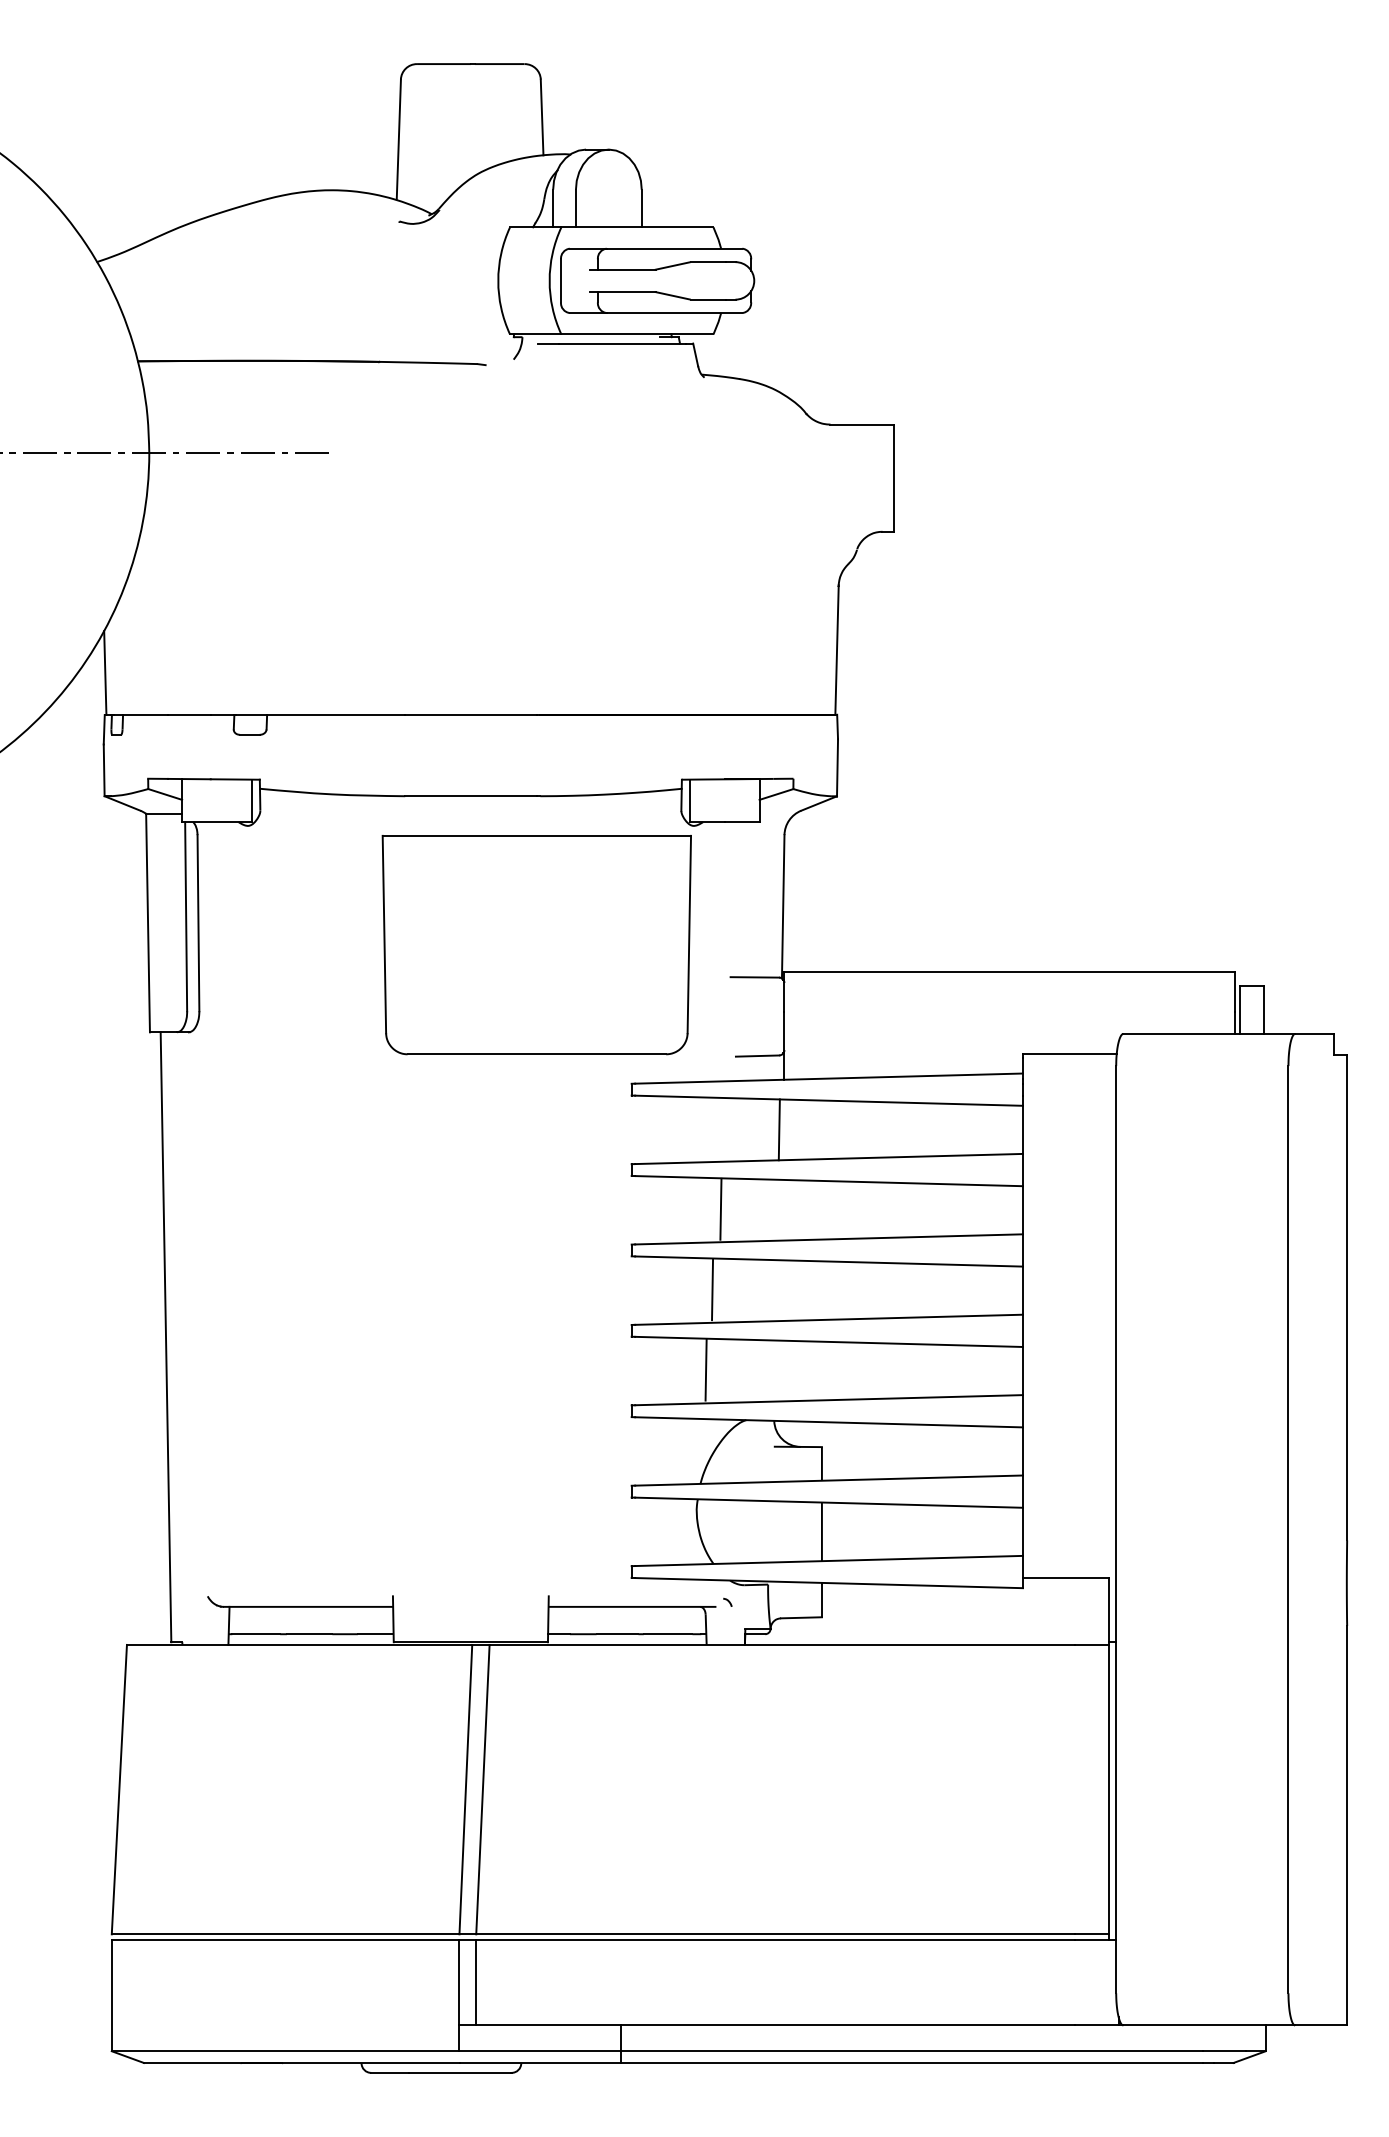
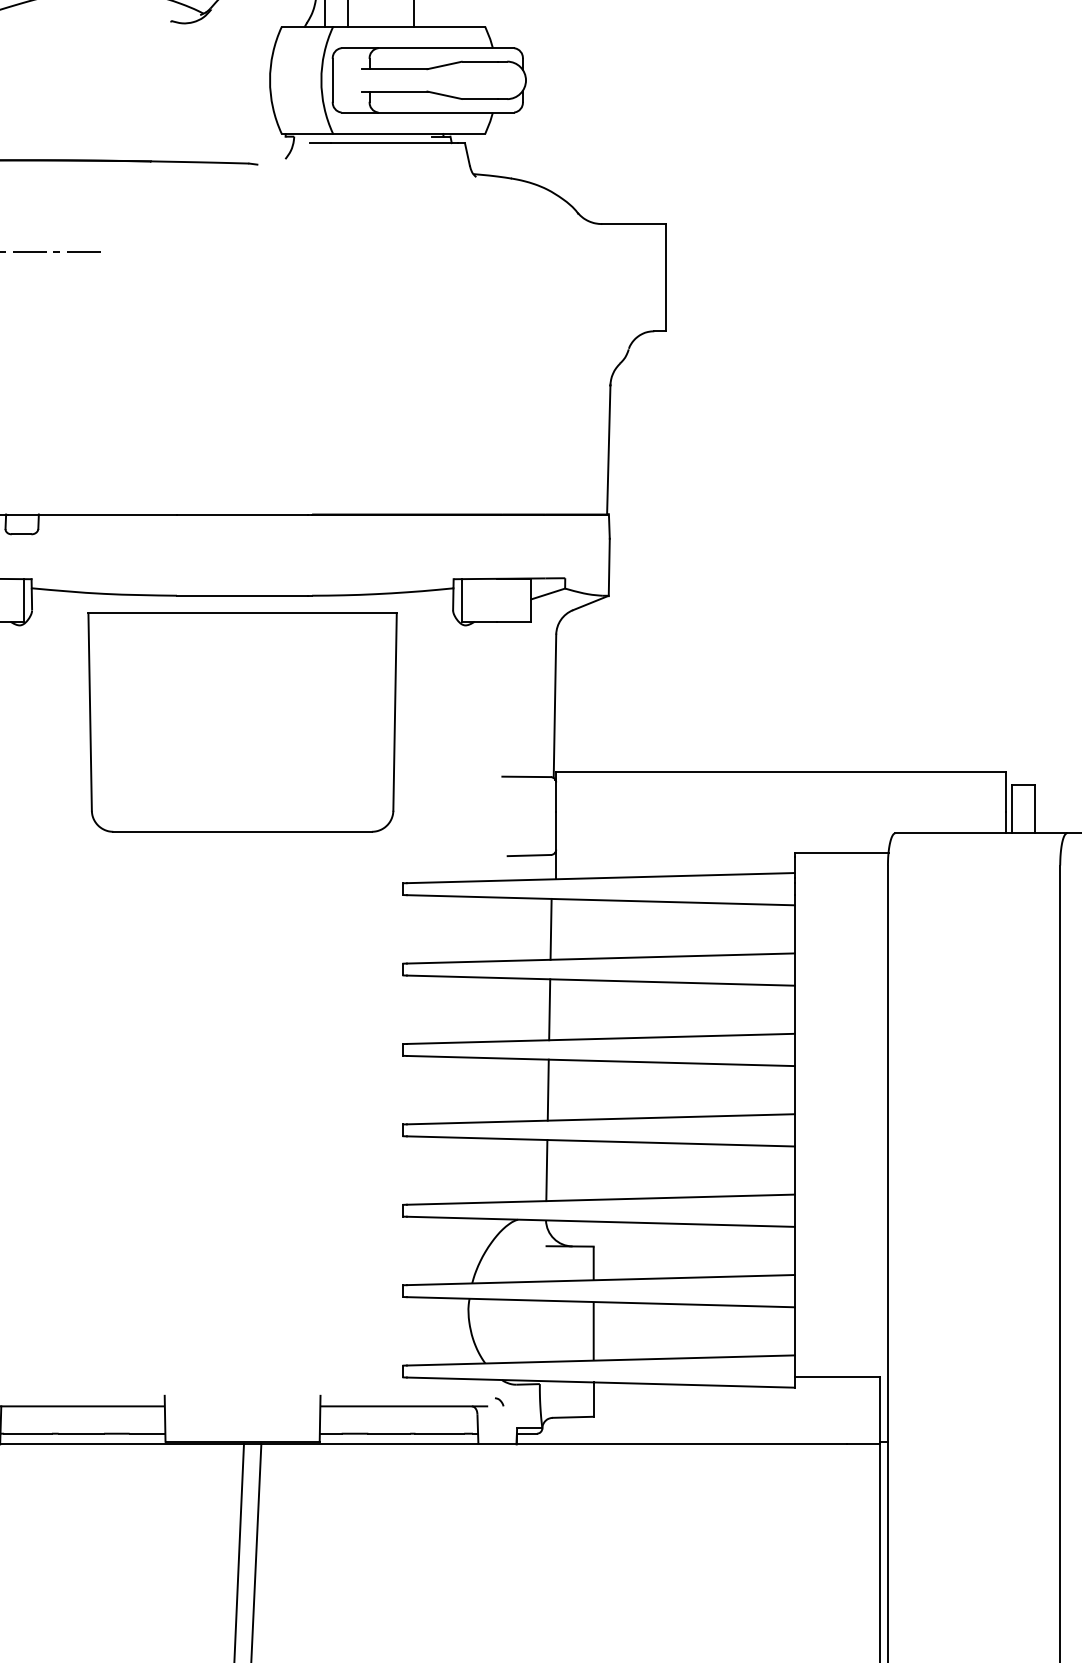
part: (536, 945) -> (242, 723), moved
line: (720, 1208) -> (549, 1009), moved
line: (712, 1289) -> (548, 1090), moved
line: (705, 1369) -> (546, 1170), moved

